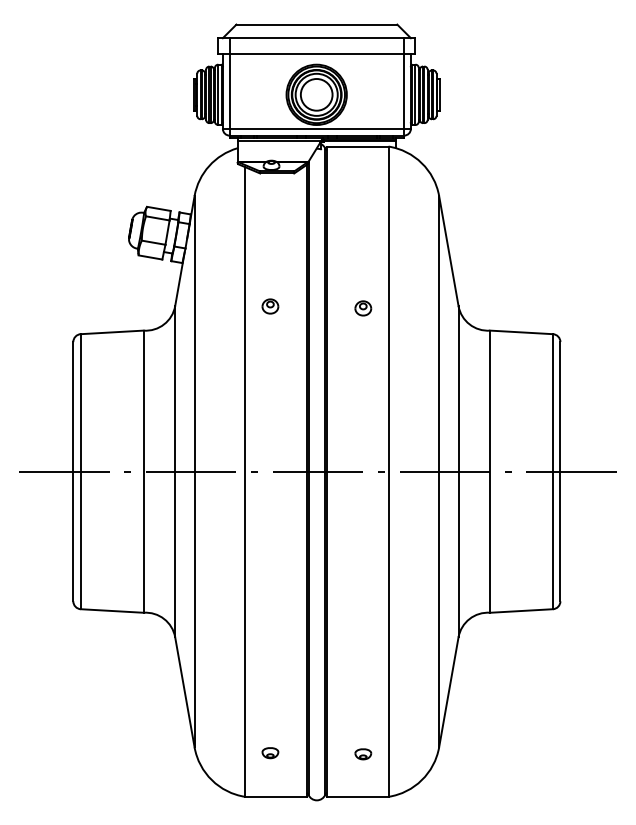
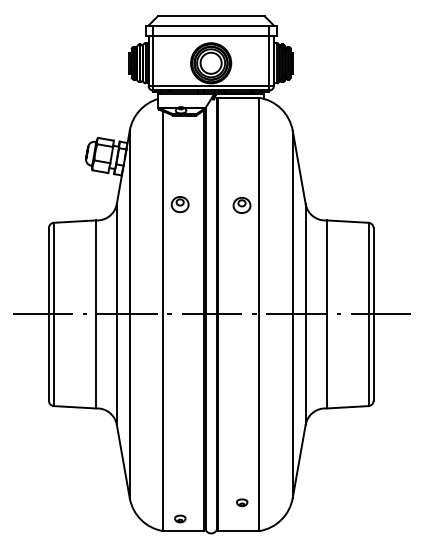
part: (270, 305) -> (180, 203), size x1.6
part: (363, 308) -> (242, 205), size x1.6
part: (270, 752) -> (180, 518), moved

